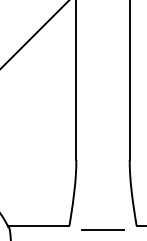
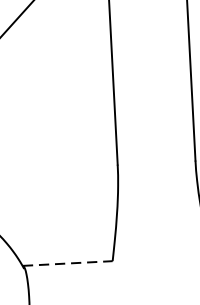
line: (38, 225) -> (67, 263), solid -> dashed
line: (102, 230) -> (161, 265), removed

